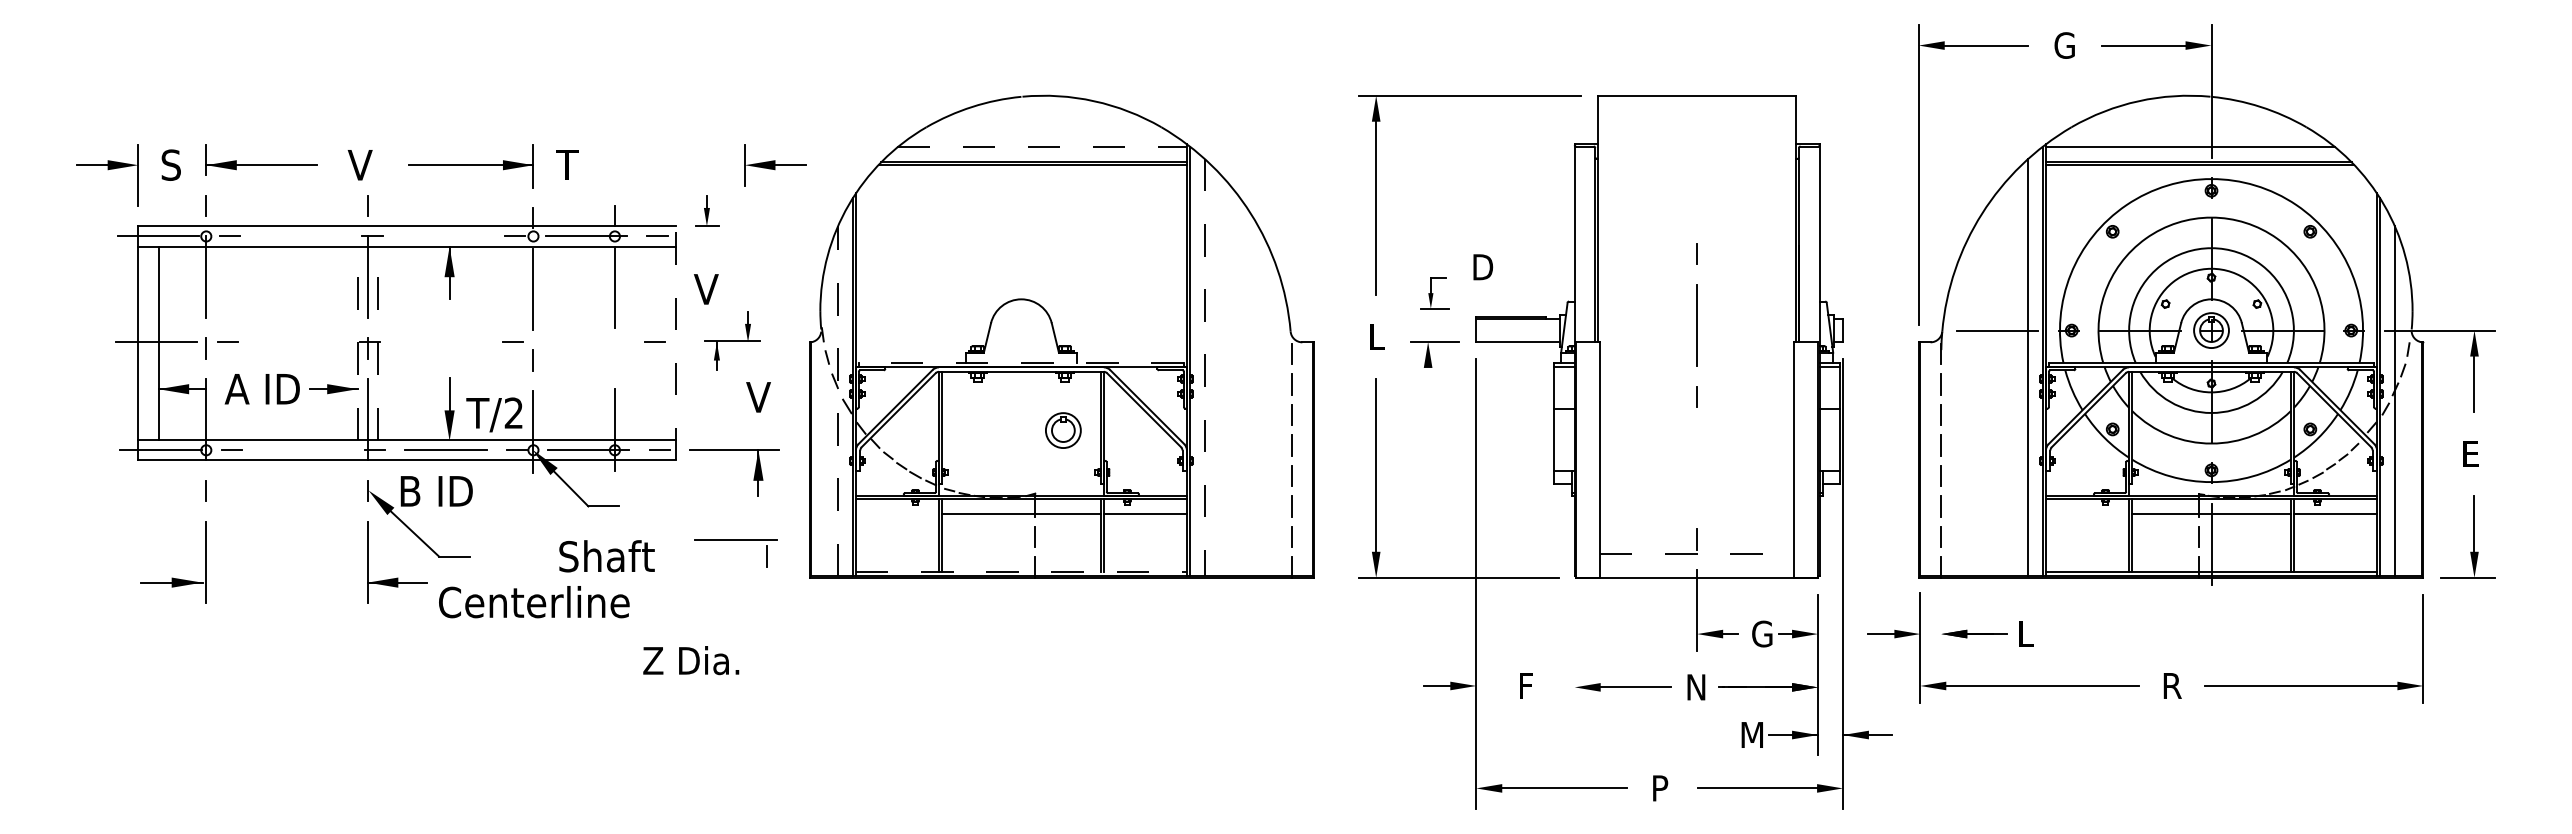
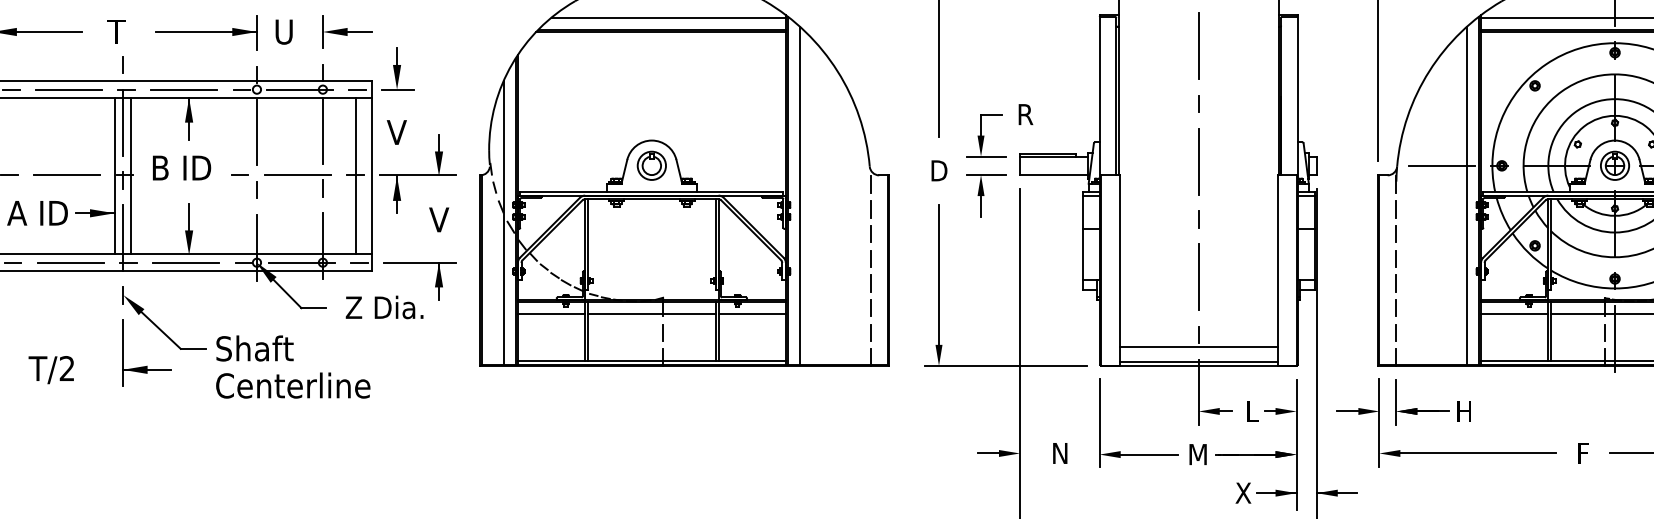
line: (1042, 147) -> (668, 17), dashed -> solid
text: (359, 165) -> (116, 32), V -> T
text: (567, 165) -> (284, 32), T -> U
part: (775, 165) -> (347, 32), moved
line: (1696, 182) -> (1198, 45), added
part: (707, 210) -> (397, 68), size x1.67
line: (300, 236) -> (68, 89), added
line: (443, 236) -> (184, 89), added
text: (1483, 267) -> (1025, 114), D -> R
part: (1434, 292) -> (986, 135), size x1.67
text: (1376, 336) -> (939, 170), L -> D
part: (732, 340) -> (418, 173), size x1.67
line: (298, 341) -> (66, 174), added
line: (676, 342) -> (372, 175), dashed -> solid
line: (357, 343) -> (114, 176), dashed -> solid
line: (378, 343) -> (131, 176), dashed -> solid
line: (655, 343) -> (355, 176), added
line: (1021, 362) -> (651, 191), dashed -> solid
line: (1204, 367) -> (800, 195), dashed -> solid
line: (1428, 380) -> (981, 206), added
line: (838, 400) -> (503, 222), dashed -> solid
text: (494, 414) -> (51, 369), moved
part: (1063, 430) -> (651, 165), moved
line: (303, 450) -> (70, 262), added
line: (1697, 467) -> (1199, 276), added
text: (436, 491) -> (181, 168), moved
line: (897, 513) -> (551, 313), added
line: (2087, 513) -> (1514, 313), added
part: (735, 540) -> (297, 175), moved
line: (1697, 554) -> (1199, 347), dashed -> solid
text: (606, 556) -> (254, 348), moved
line: (1021, 571) -> (651, 360), dashed -> solid
line: (1696, 573) -> (1198, 362), added
text: (534, 602) -> (293, 385), moved
line: (1941, 623) -> (1396, 402), added
text: (1762, 633) -> (1251, 410), G -> L
text: (2024, 633) -> (1463, 410), L -> H
line: (1574, 648) -> (1099, 423), added
text: (691, 660) -> (384, 307), moved
text: (1525, 685) -> (1059, 453), F -> N
text: (2172, 685) -> (1583, 453), R -> F
text: (1696, 687) -> (1198, 454), N -> M
text: (1751, 734) -> (1242, 492), M -> X

